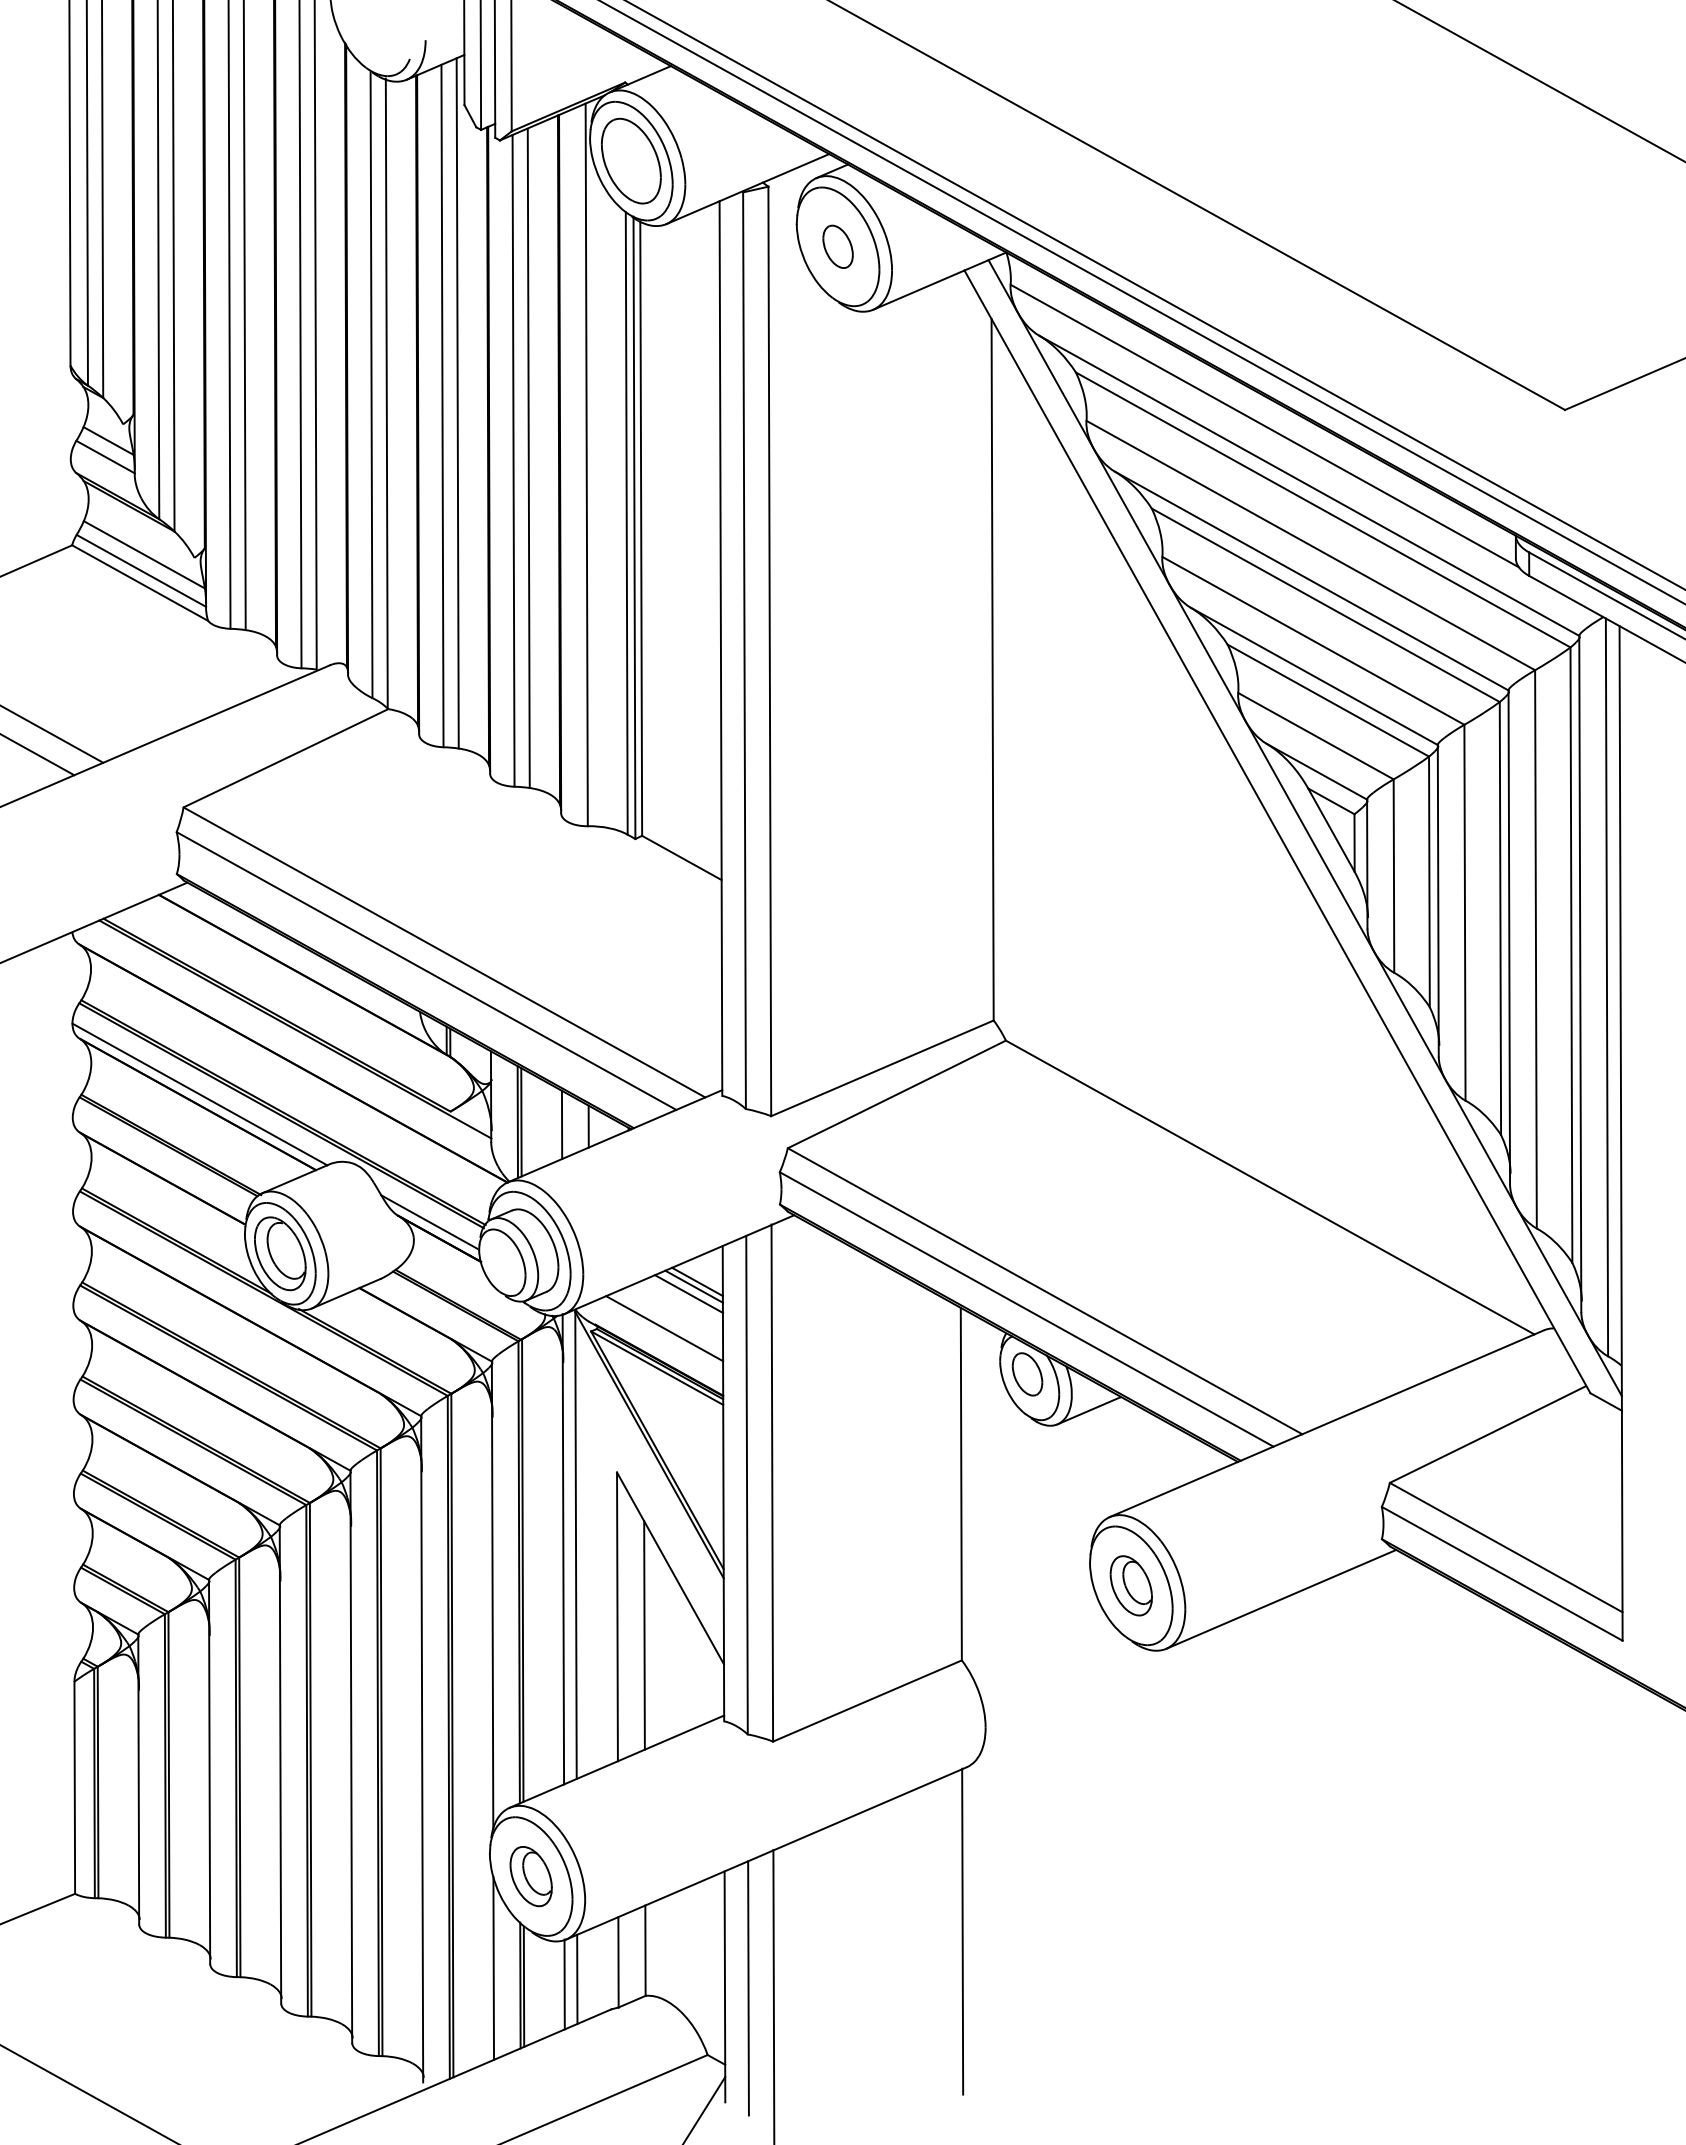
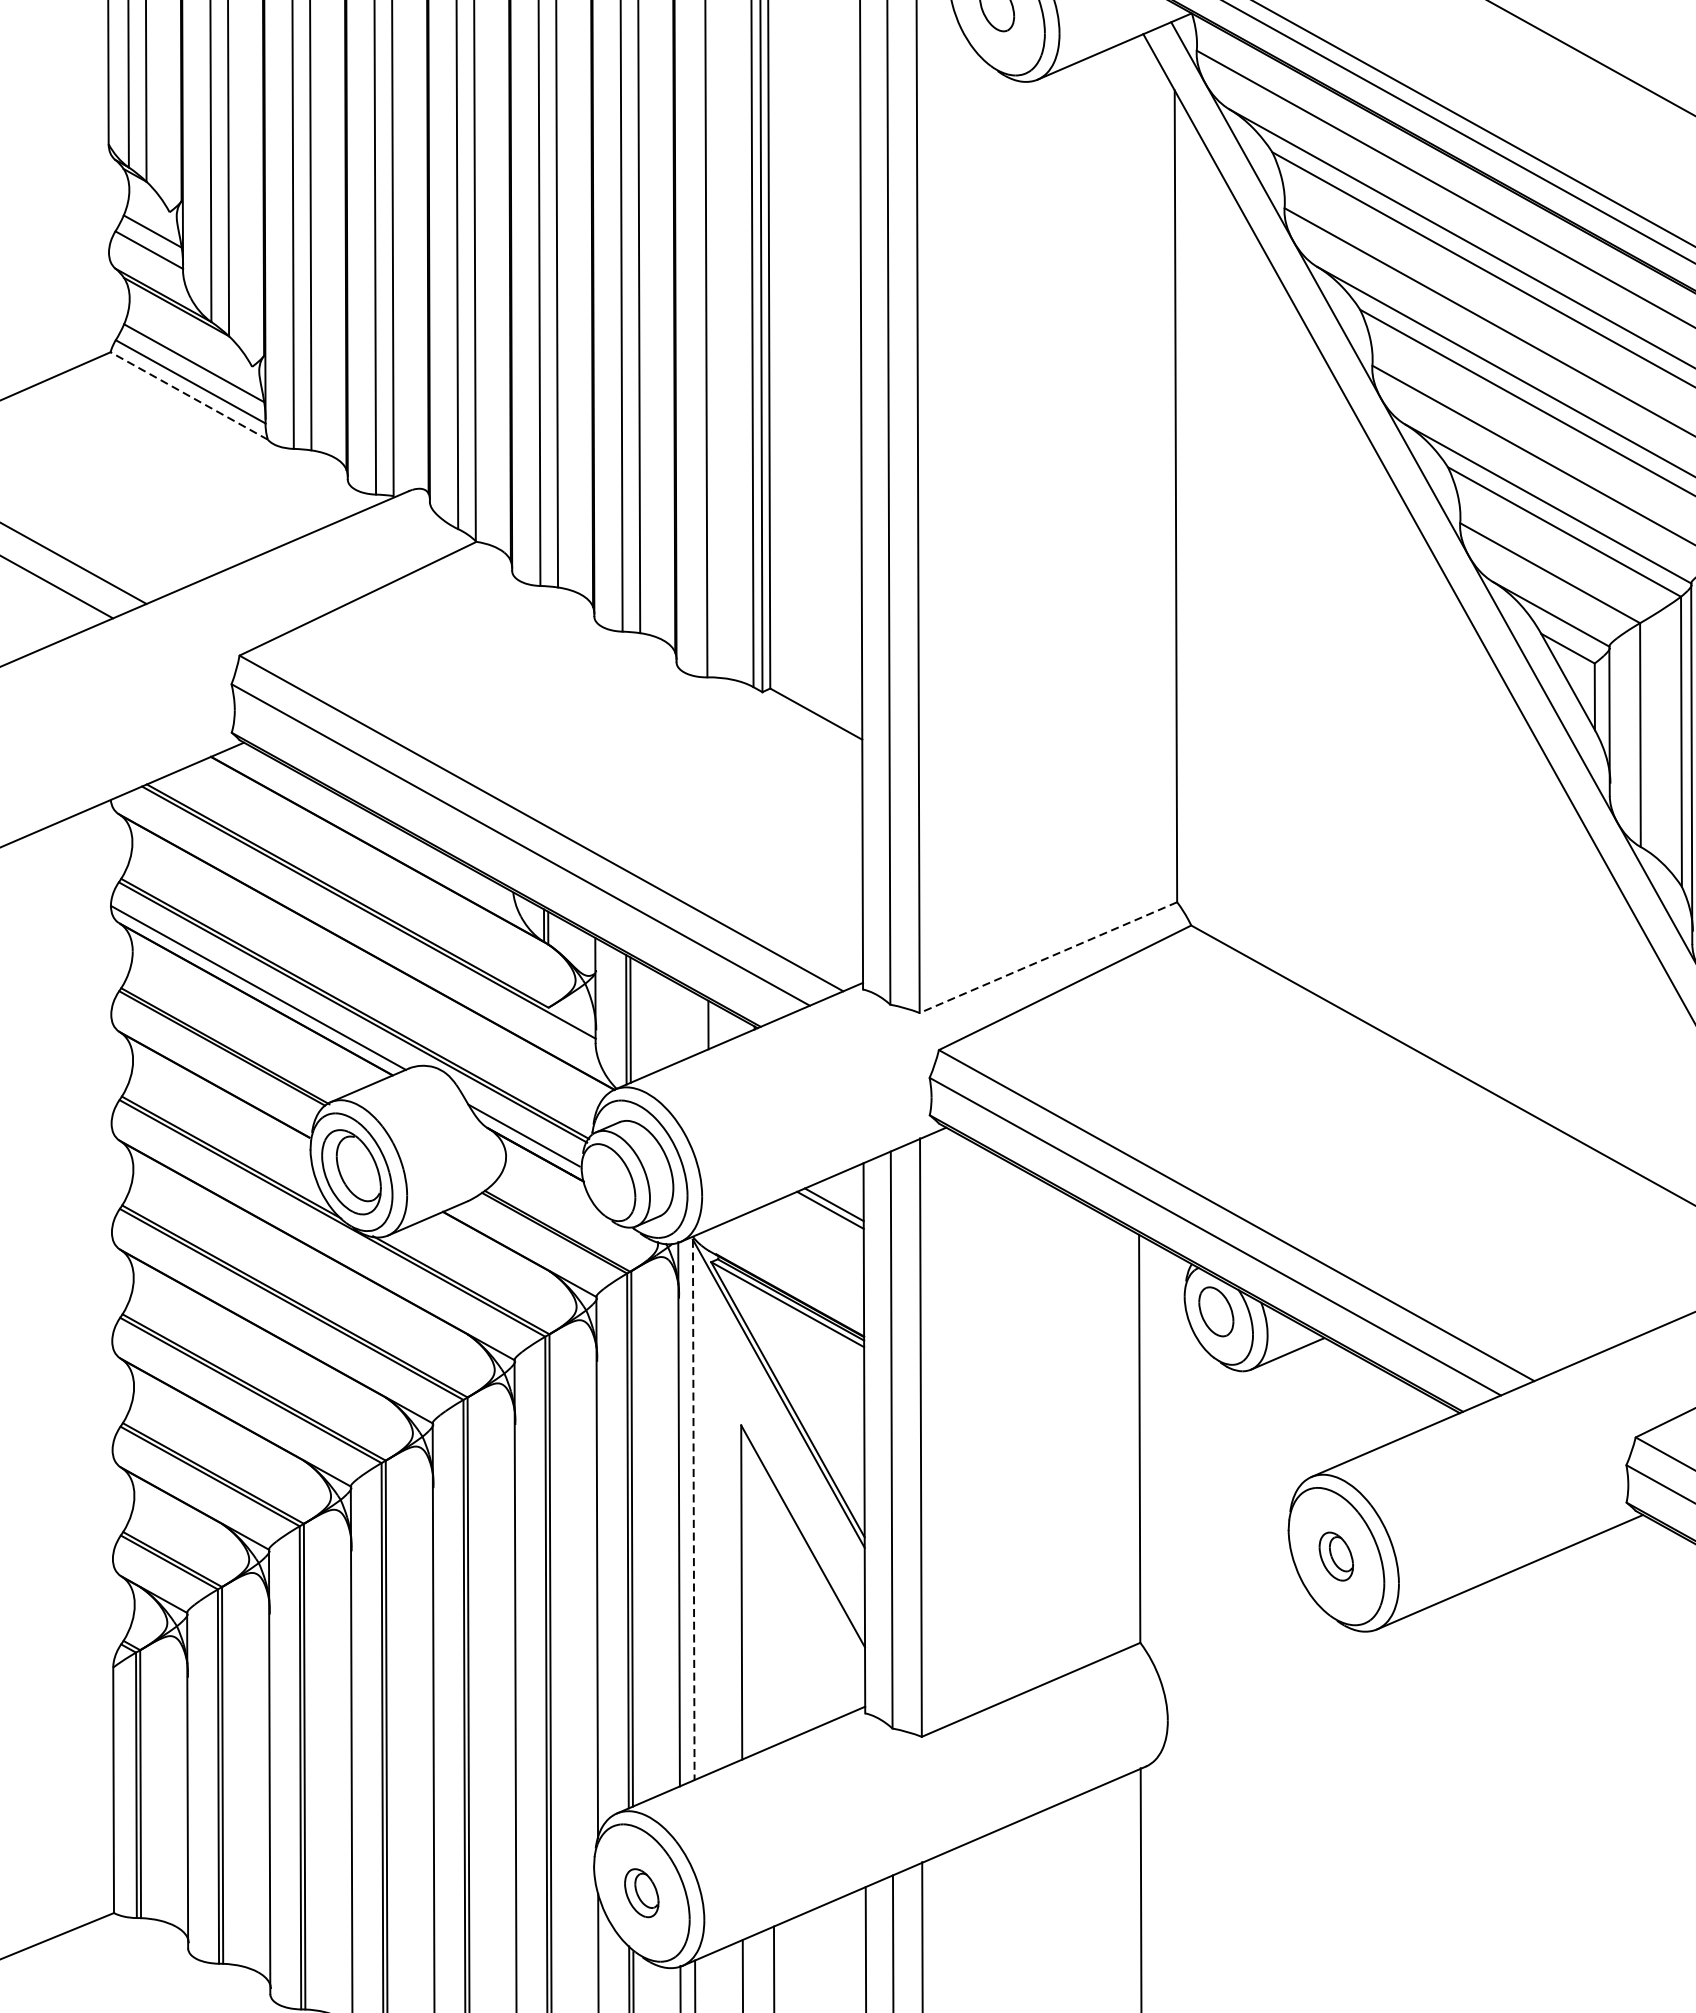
line: (140, 583) -> (189, 396), solid -> dashed
line: (881, 1068) -> (1047, 957), solid -> dashed
line: (561, 1124) -> (676, 1022), removed
line: (688, 1293) -> (823, 1218), removed
line: (664, 1328) -> (796, 1258), removed
line: (576, 1546) -> (694, 1511), solid -> dashed
part: (1130, 1585) -> (1335, 1556), size x0.7
line: (644, 1635) -> (773, 1614), removed
part: (530, 1876) -> (641, 1892), size x0.7

